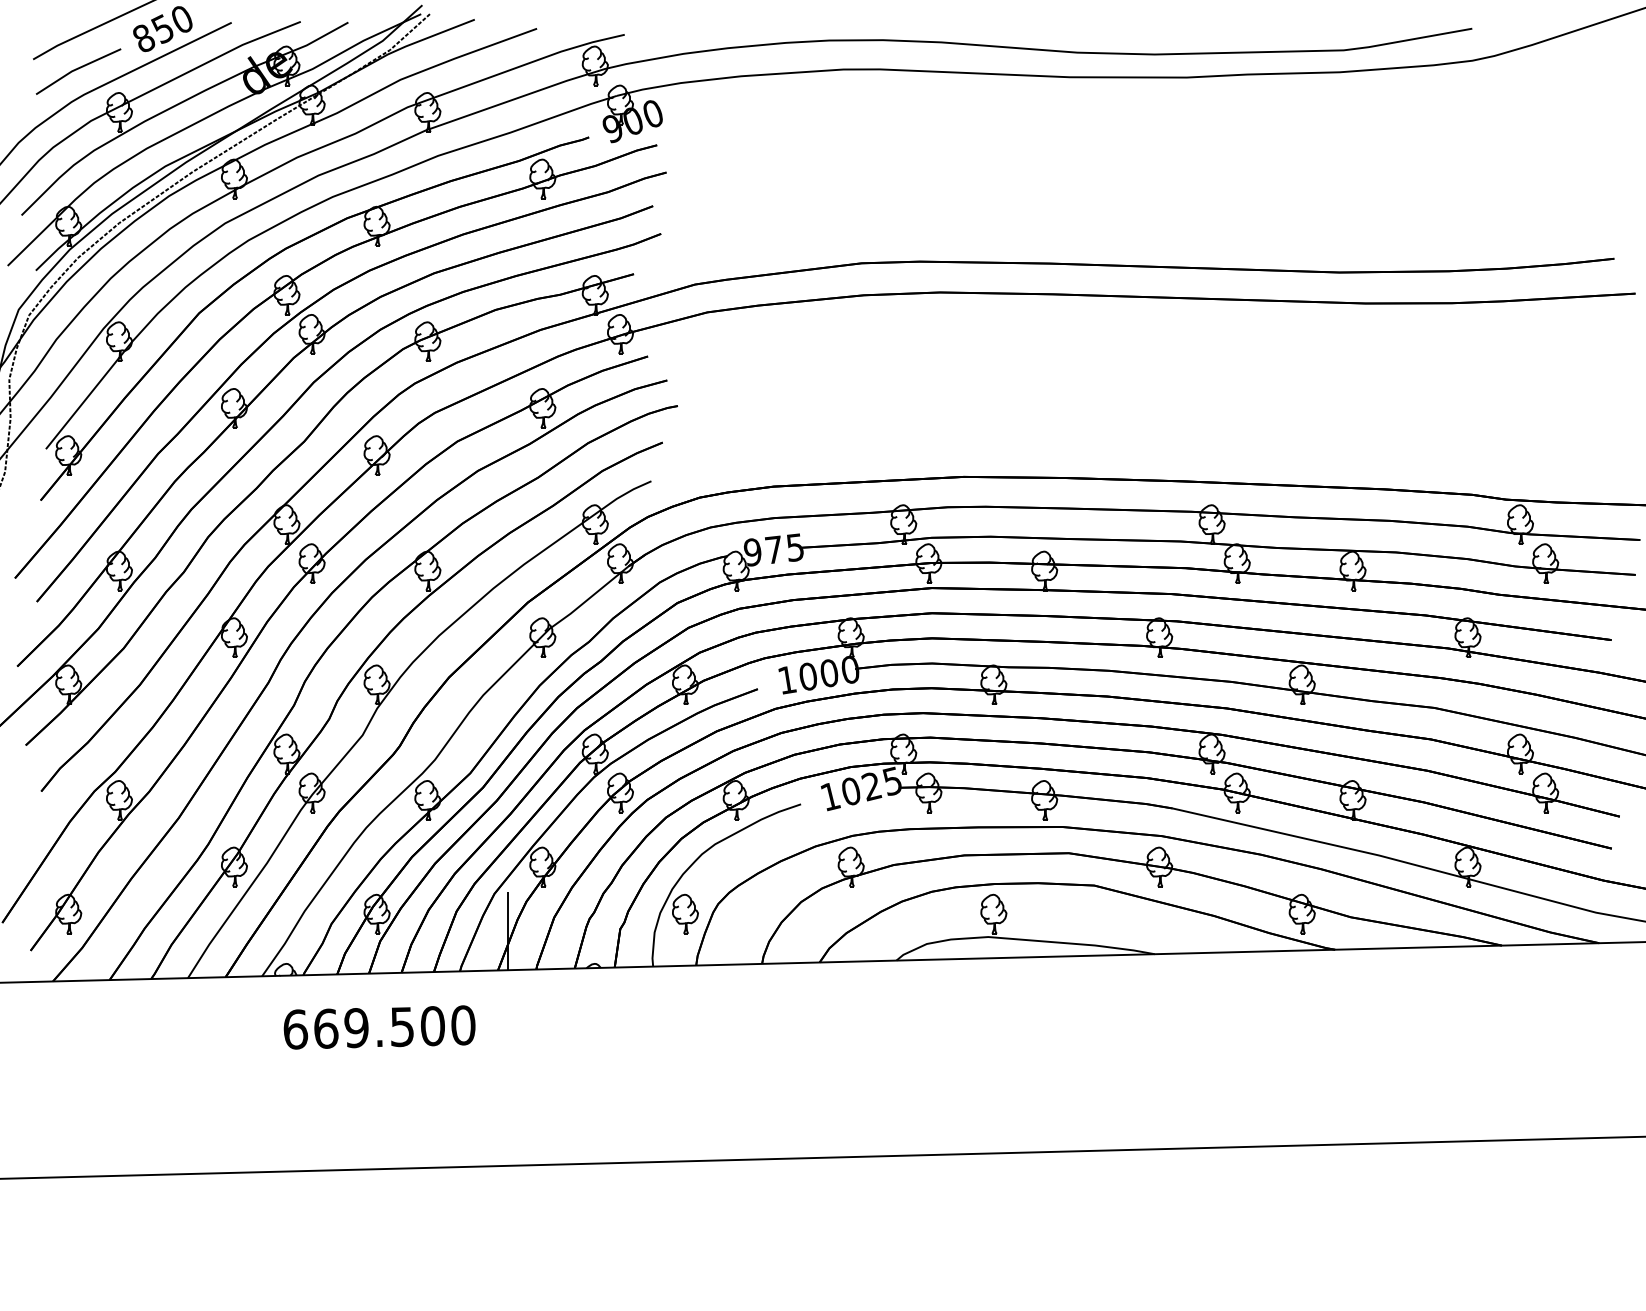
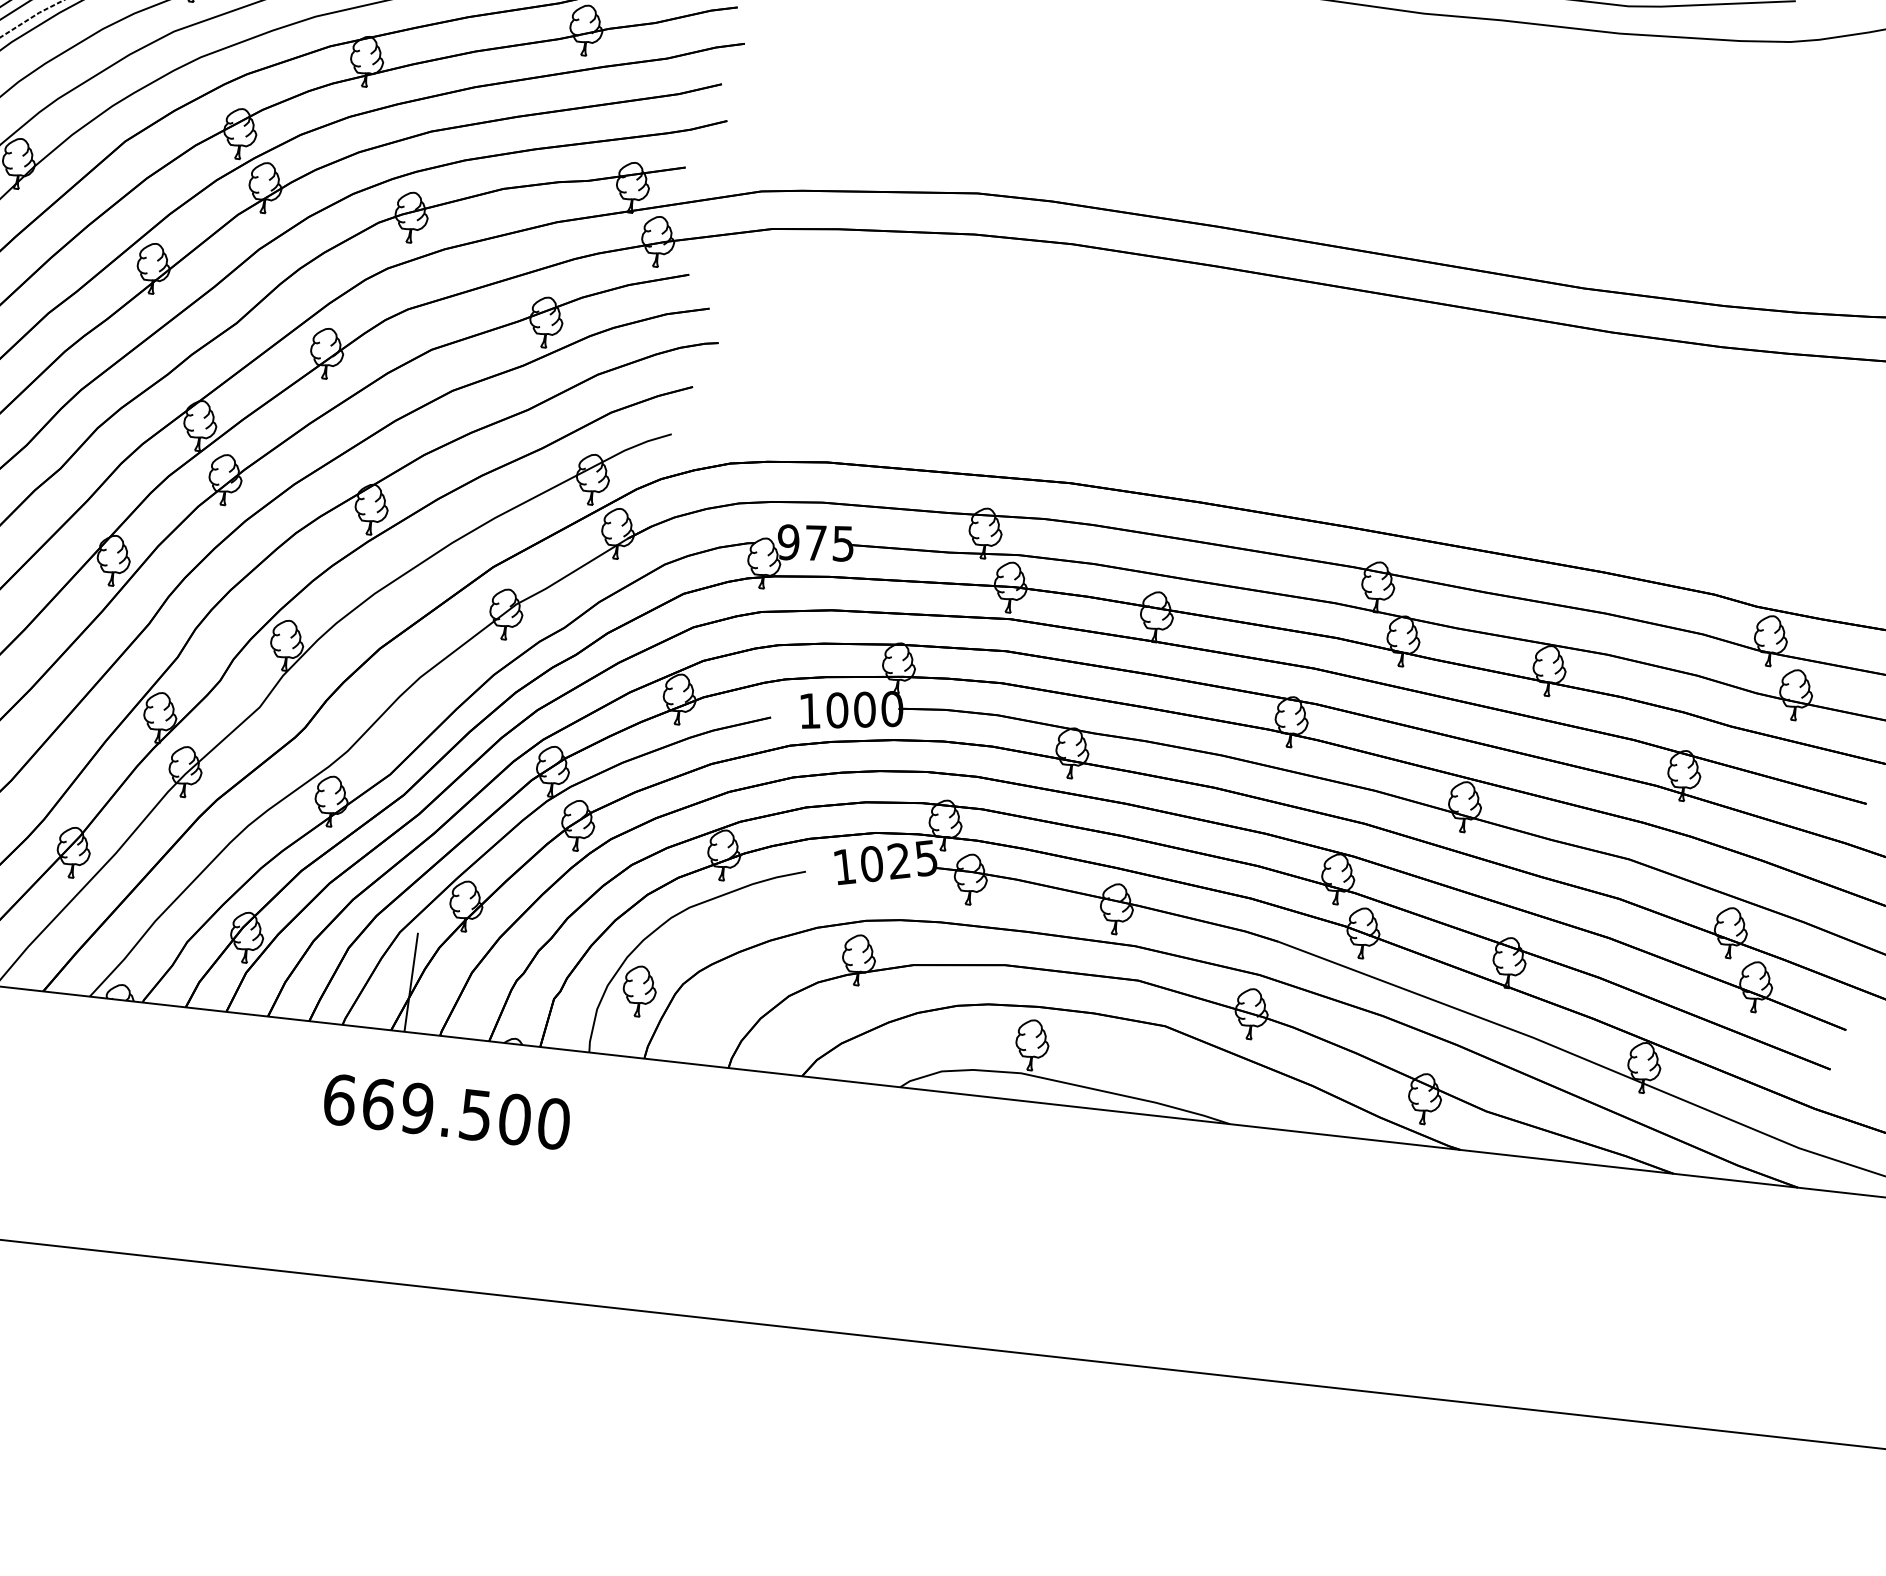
text: (379, 1027) -> (446, 1111), moved

